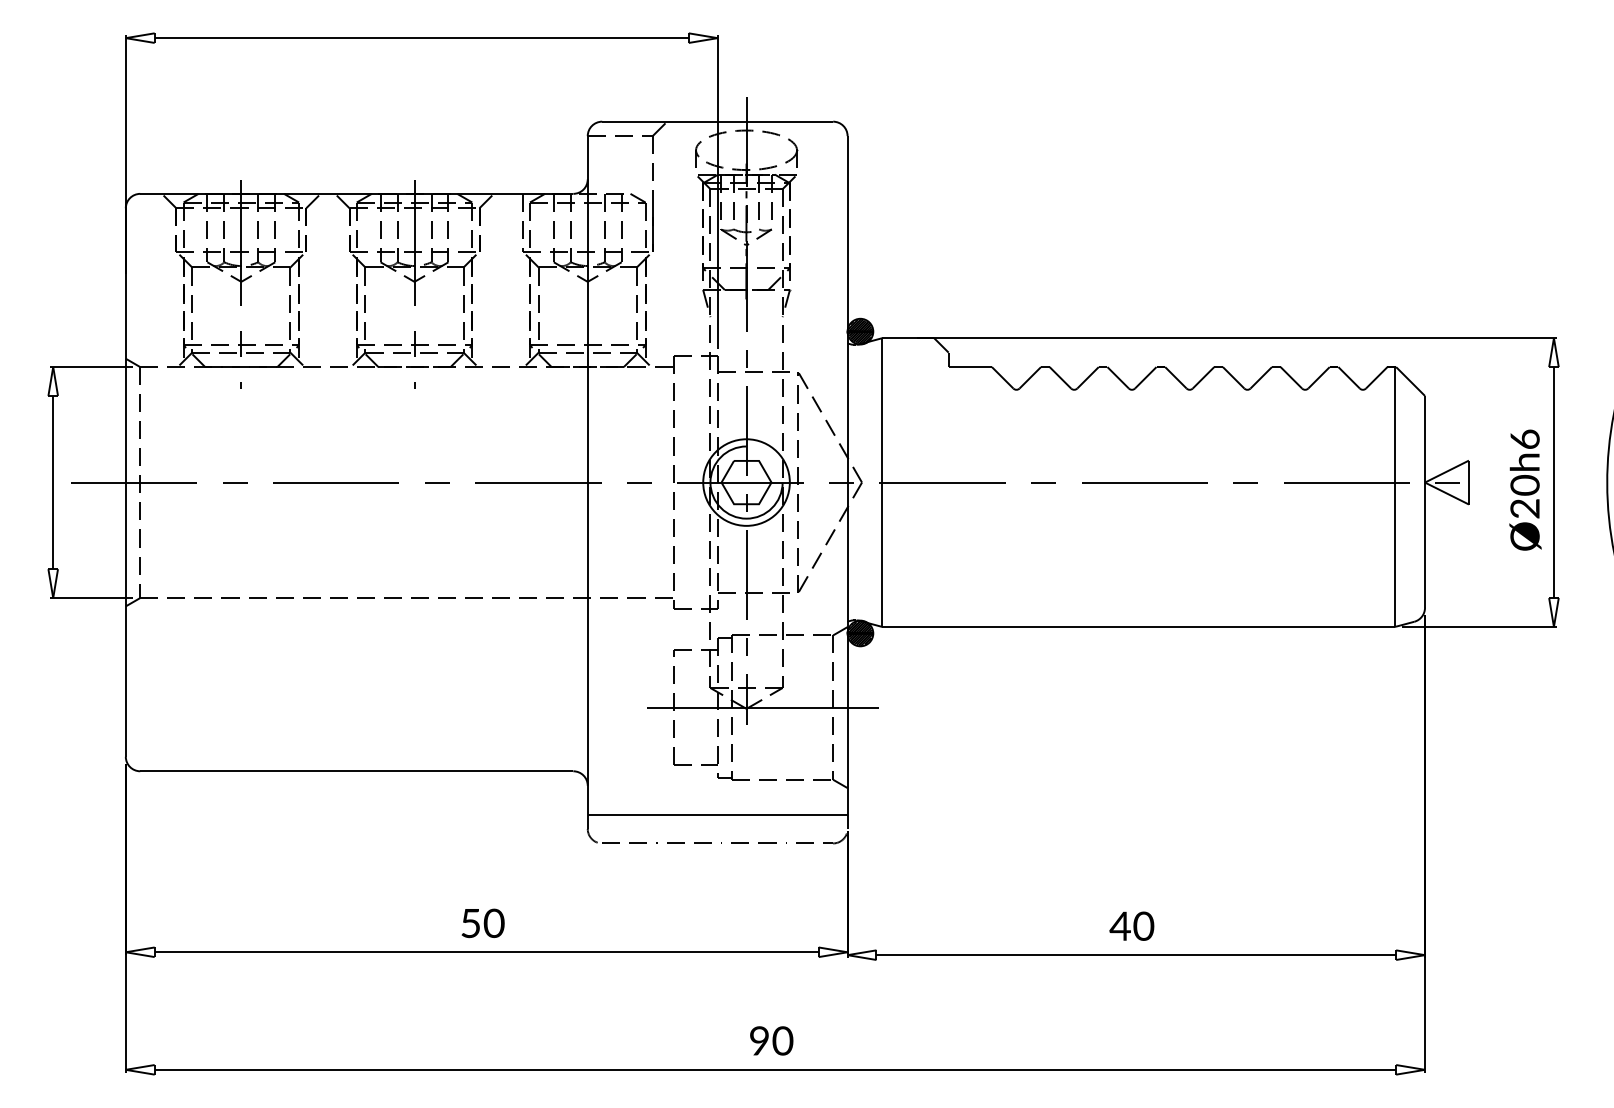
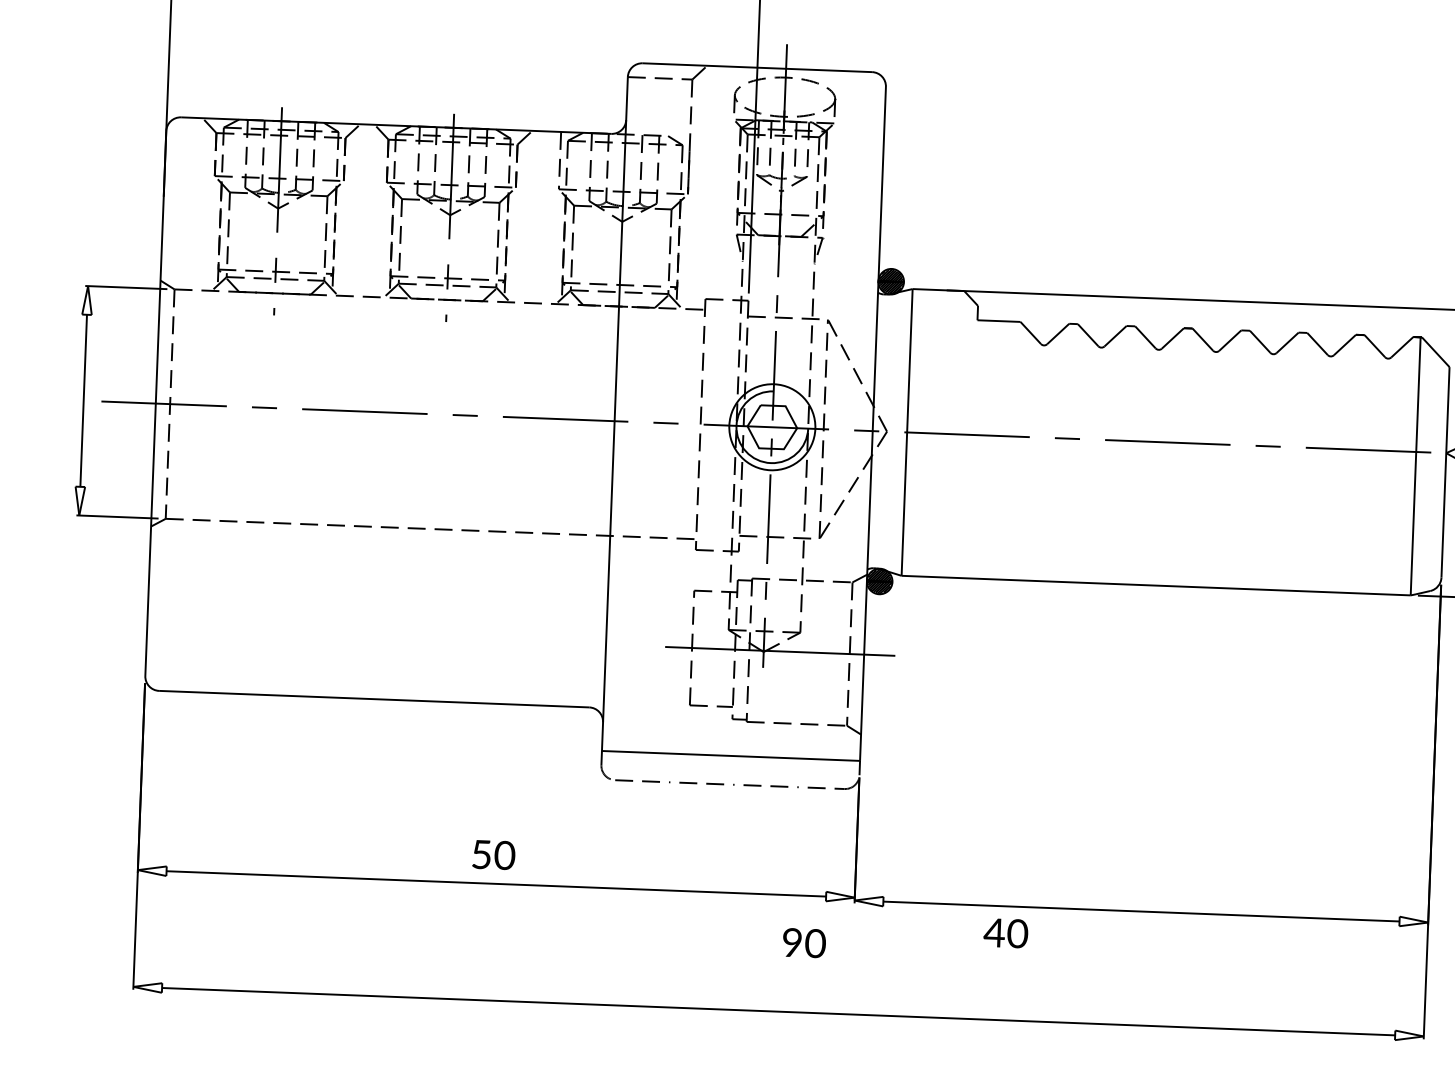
text: (1131, 925) -> (1005, 932), moved
text: (771, 1040) -> (804, 942), moved

